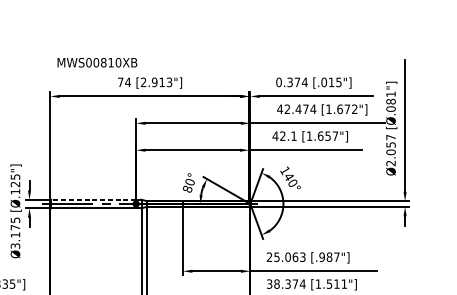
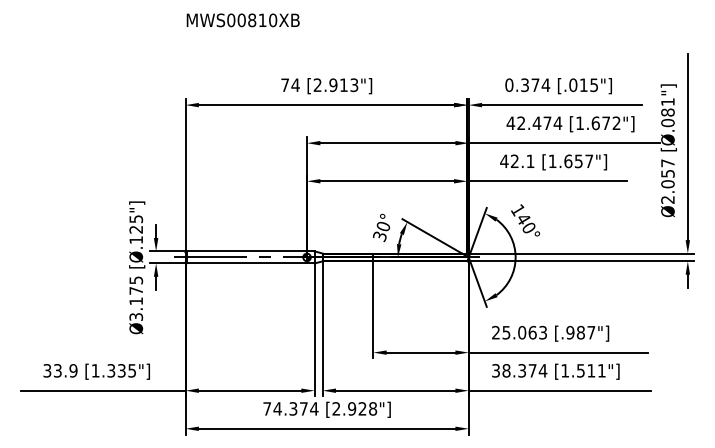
text: (96, 62) -> (242, 20), moved
text: (187, 189) -> (379, 236), 80° -> 30°
line: (93, 199) -> (246, 251), dashed -> solid

